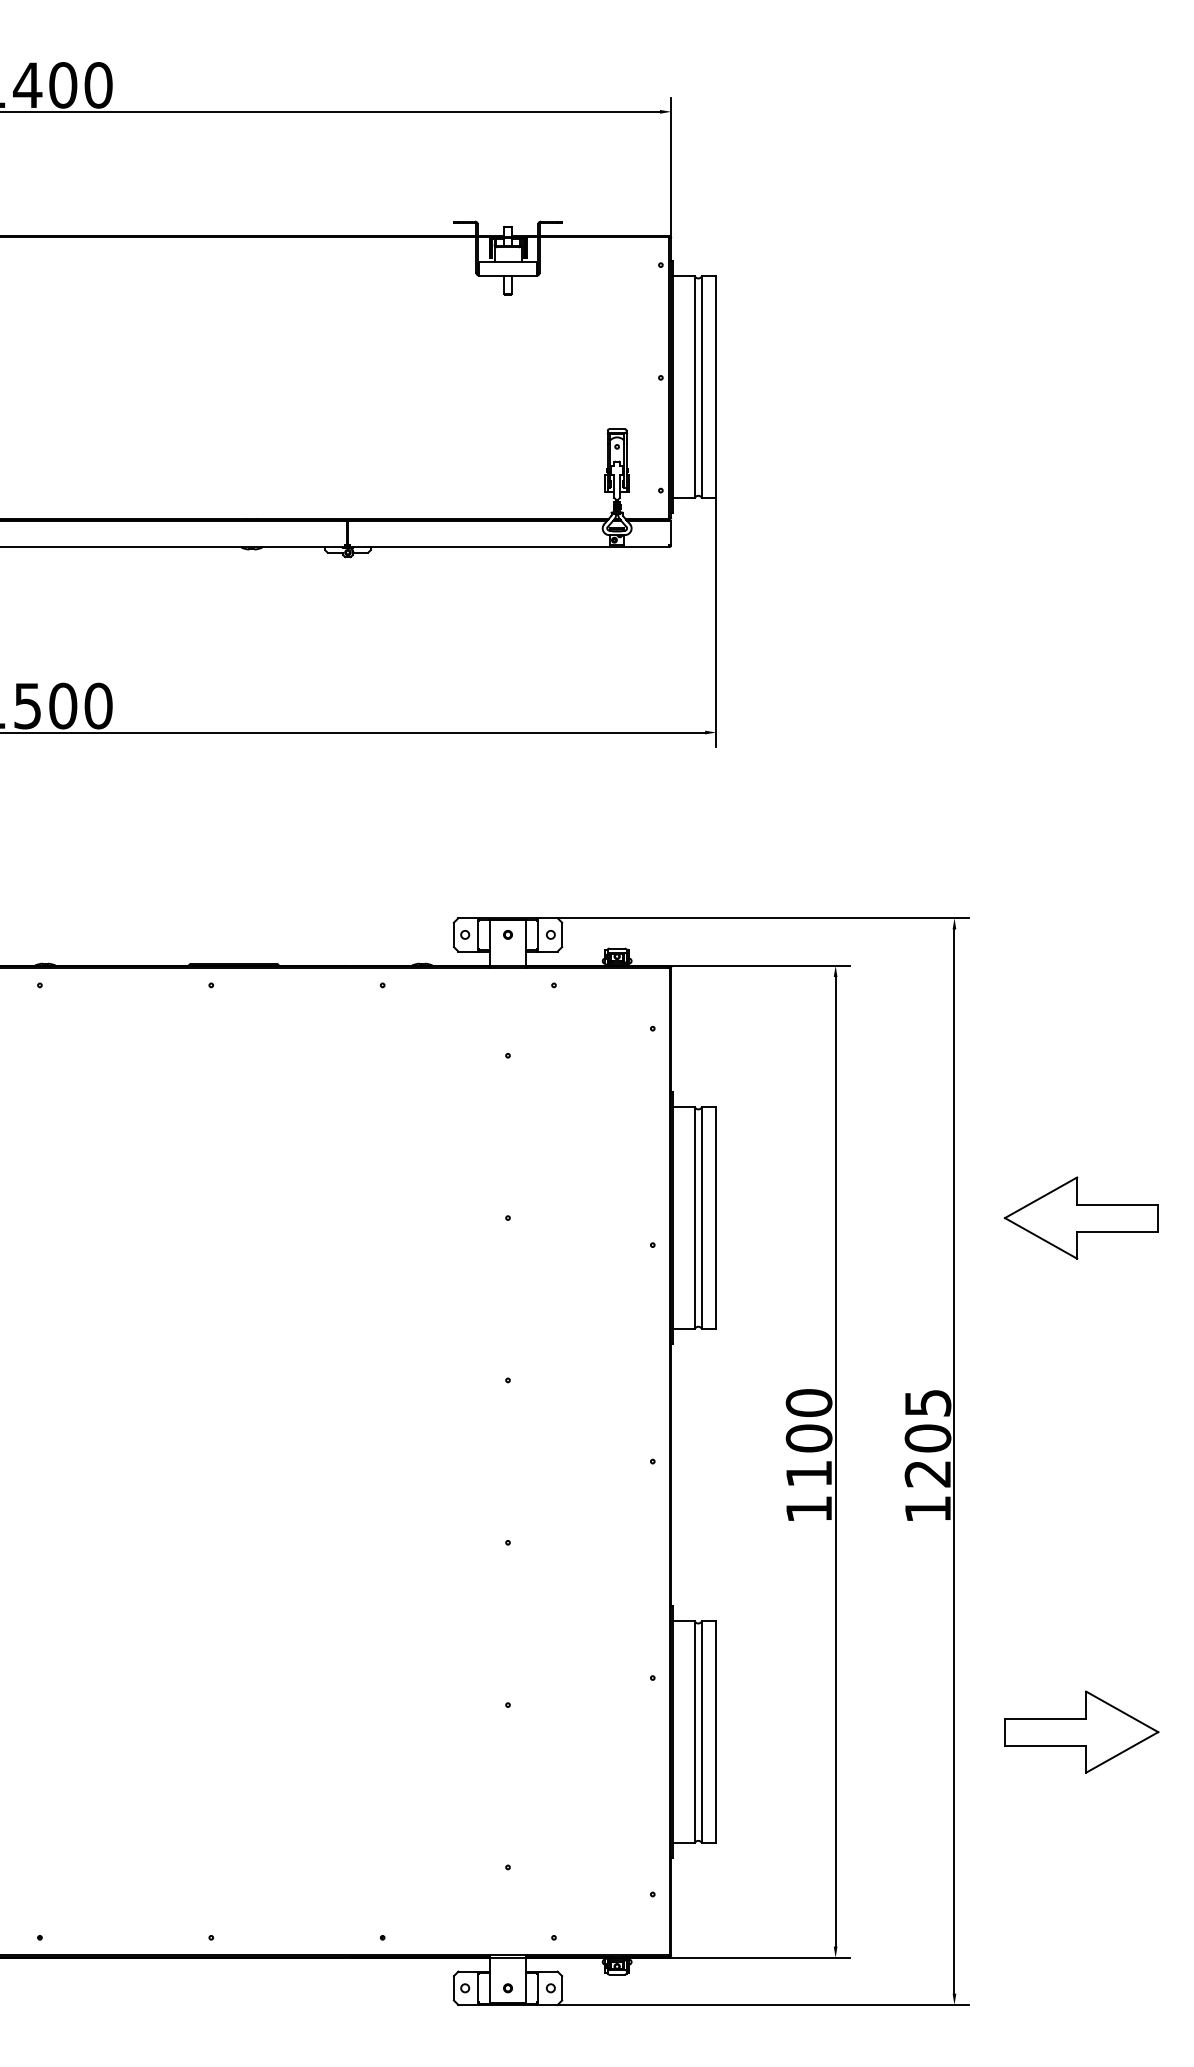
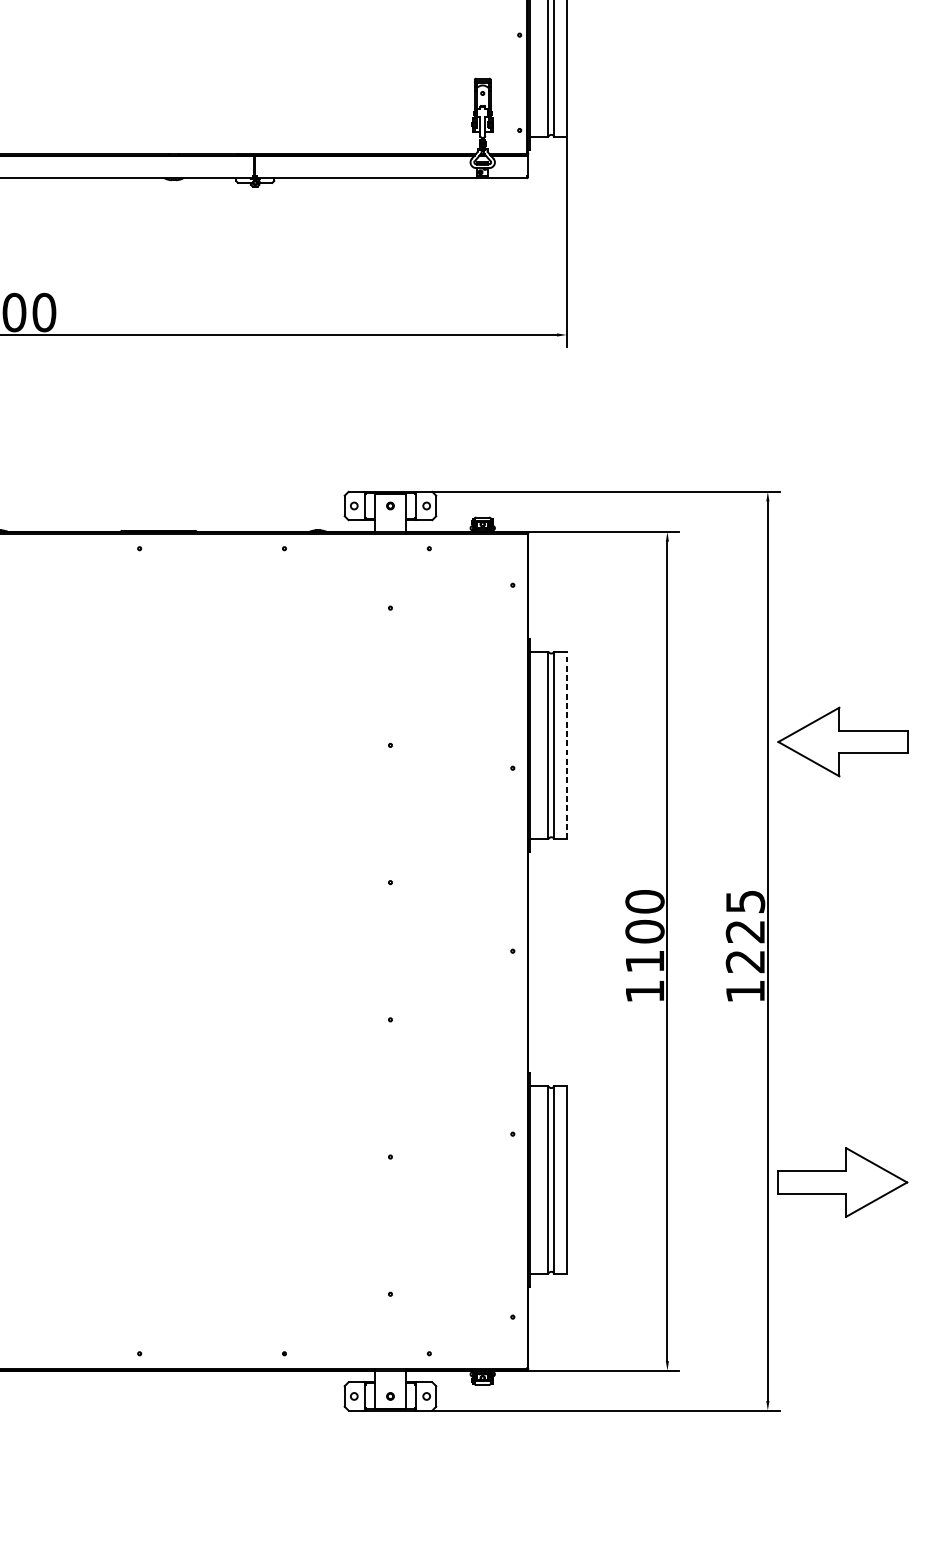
part: (1080, 1217) -> (842, 741), moved
line: (716, 1218) -> (566, 745), solid -> dashed
text: (927, 1438) -> (745, 931), 1205 -> 1225
part: (1081, 1731) -> (842, 1181), moved

